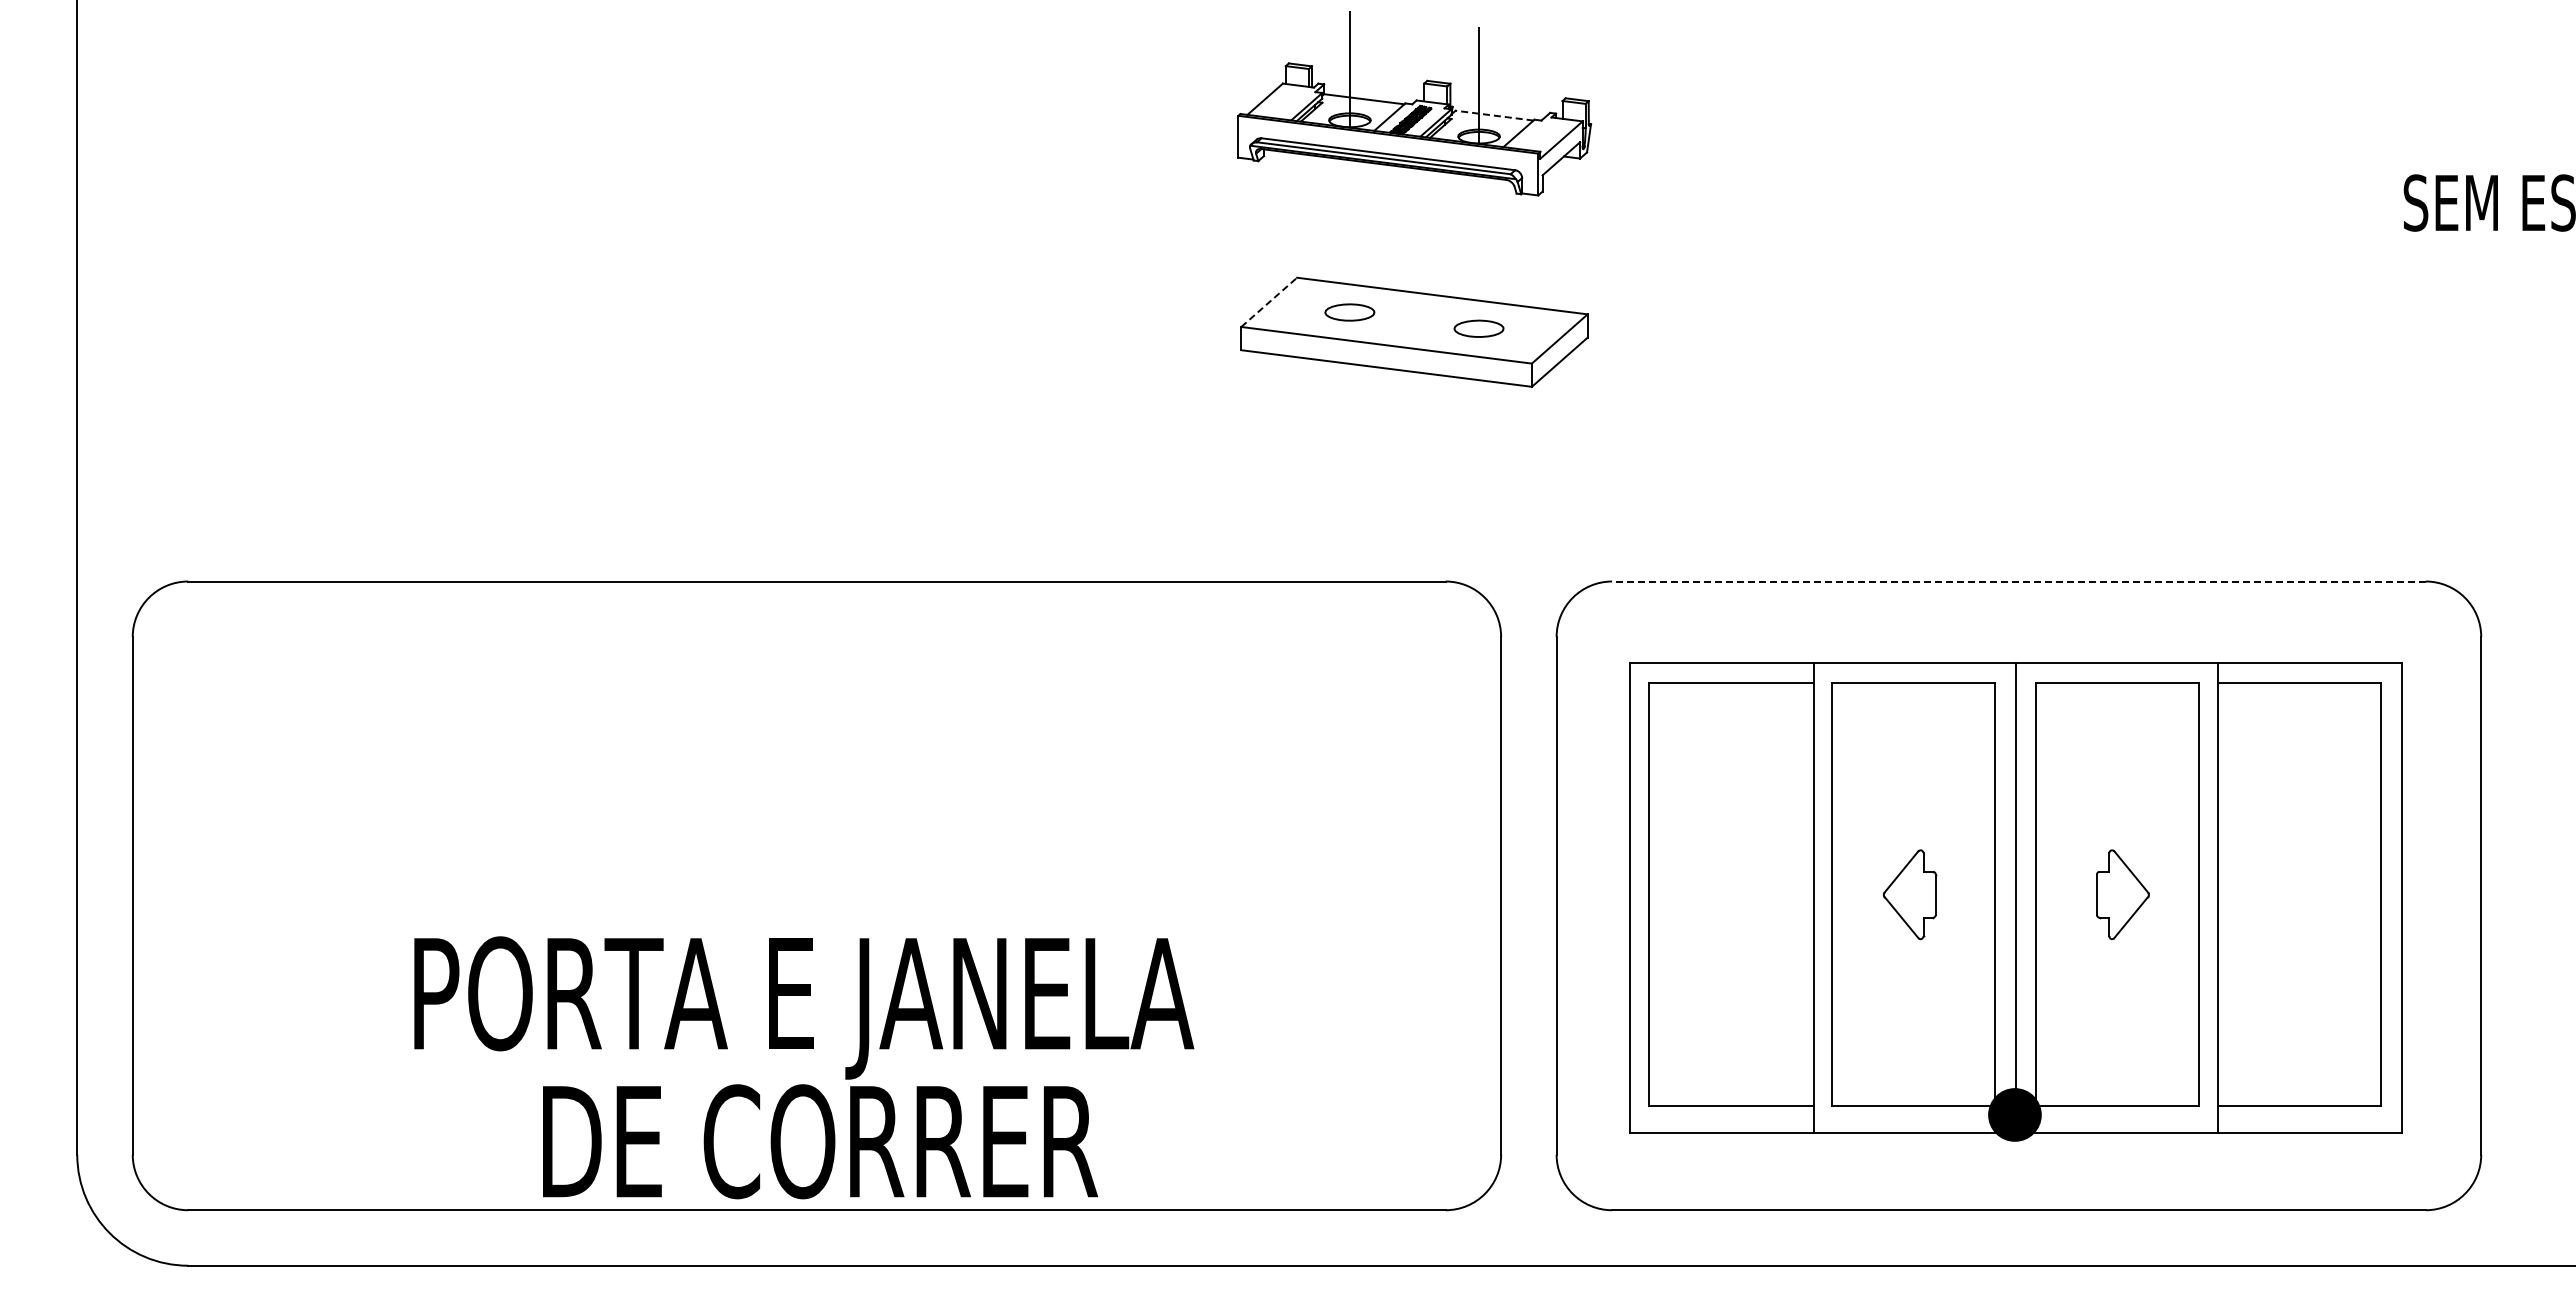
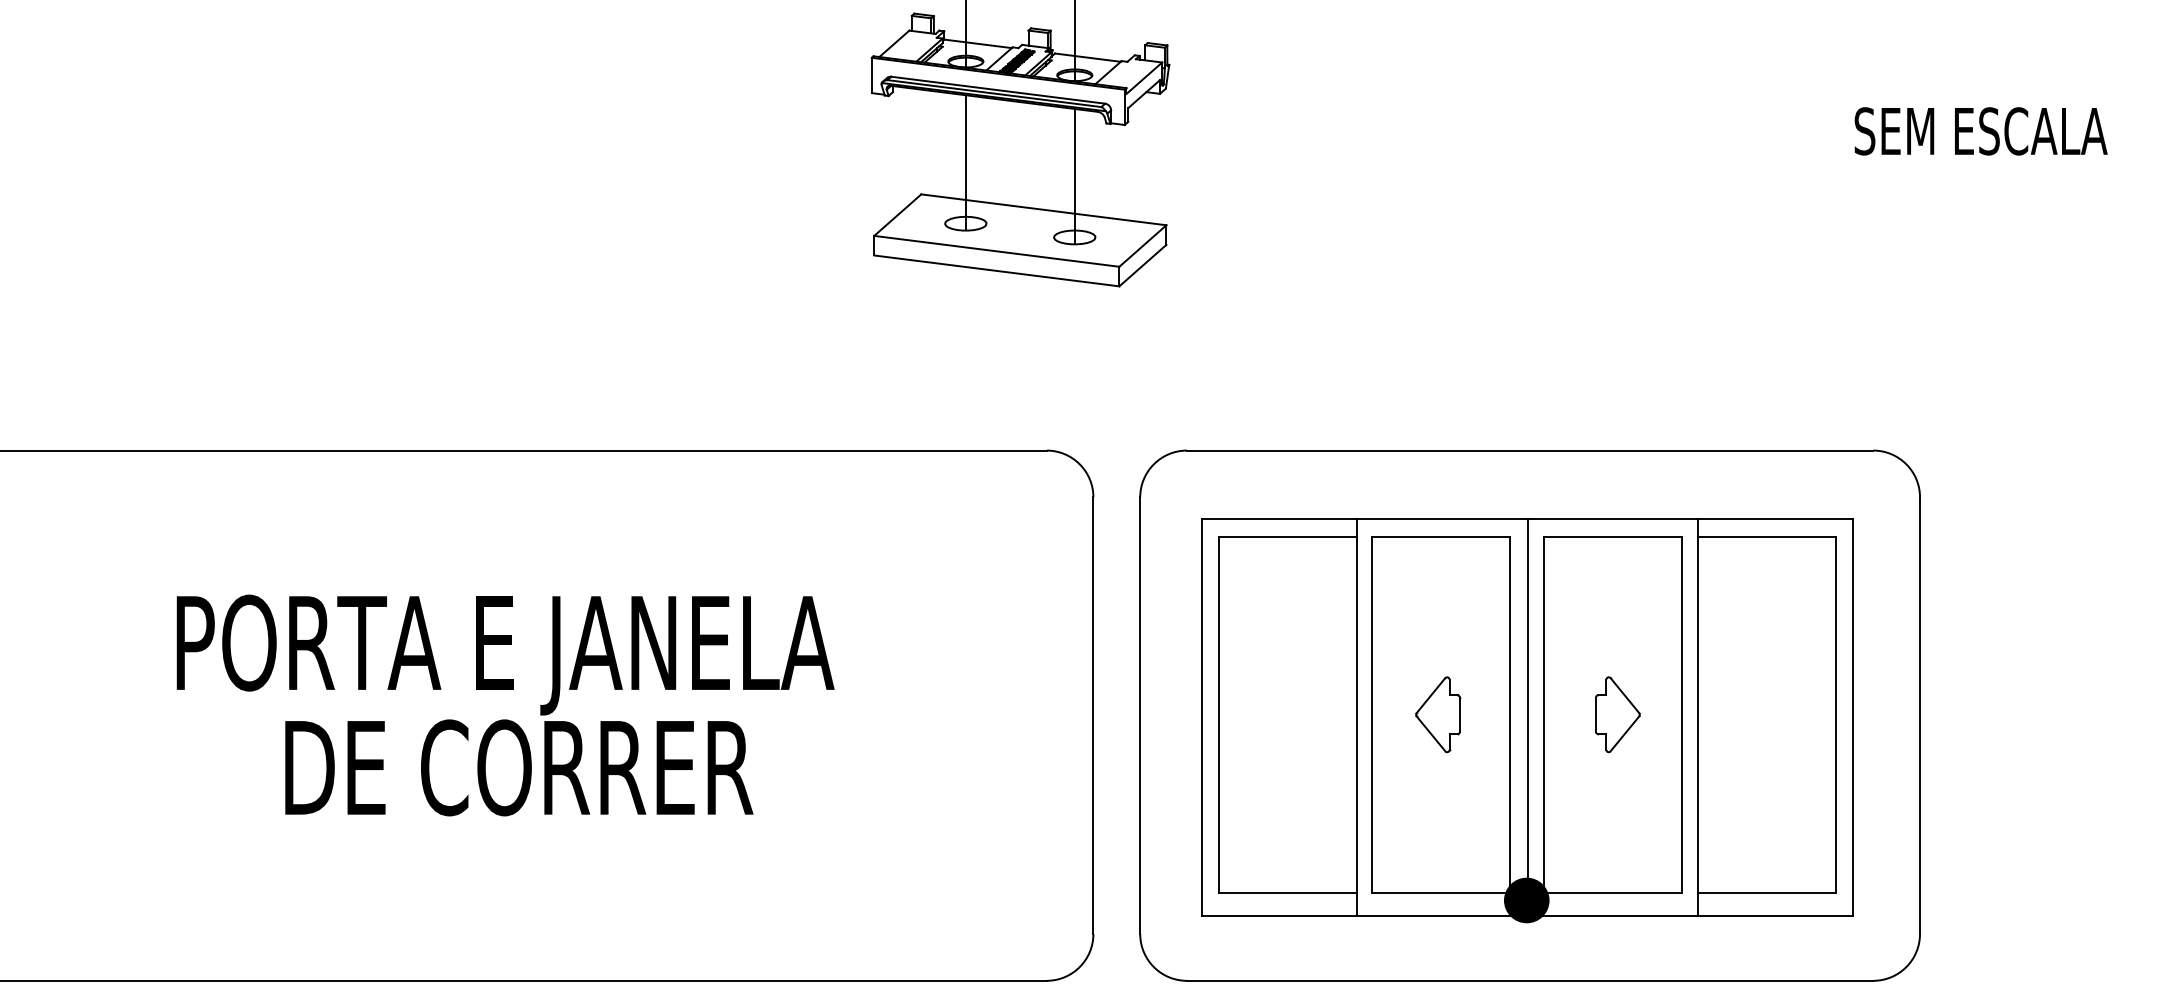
line: (1494, 115) -> (1087, 57), dashed -> solid
line: (1349, 240) -> (965, 162), added
line: (1479, 256) -> (1075, 176), added
line: (1269, 302) -> (898, 215), dashed -> solid
line: (2018, 581) -> (1529, 450), dashed -> solid
text: (804, 1067) -> (505, 705), moved

